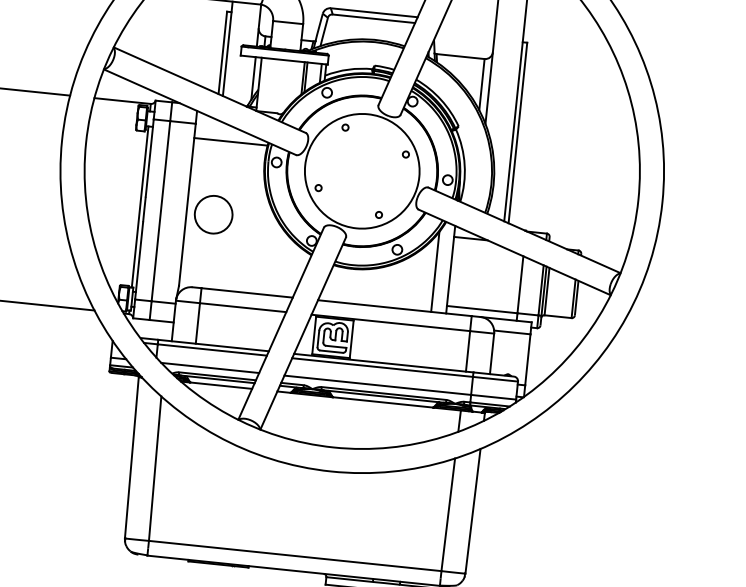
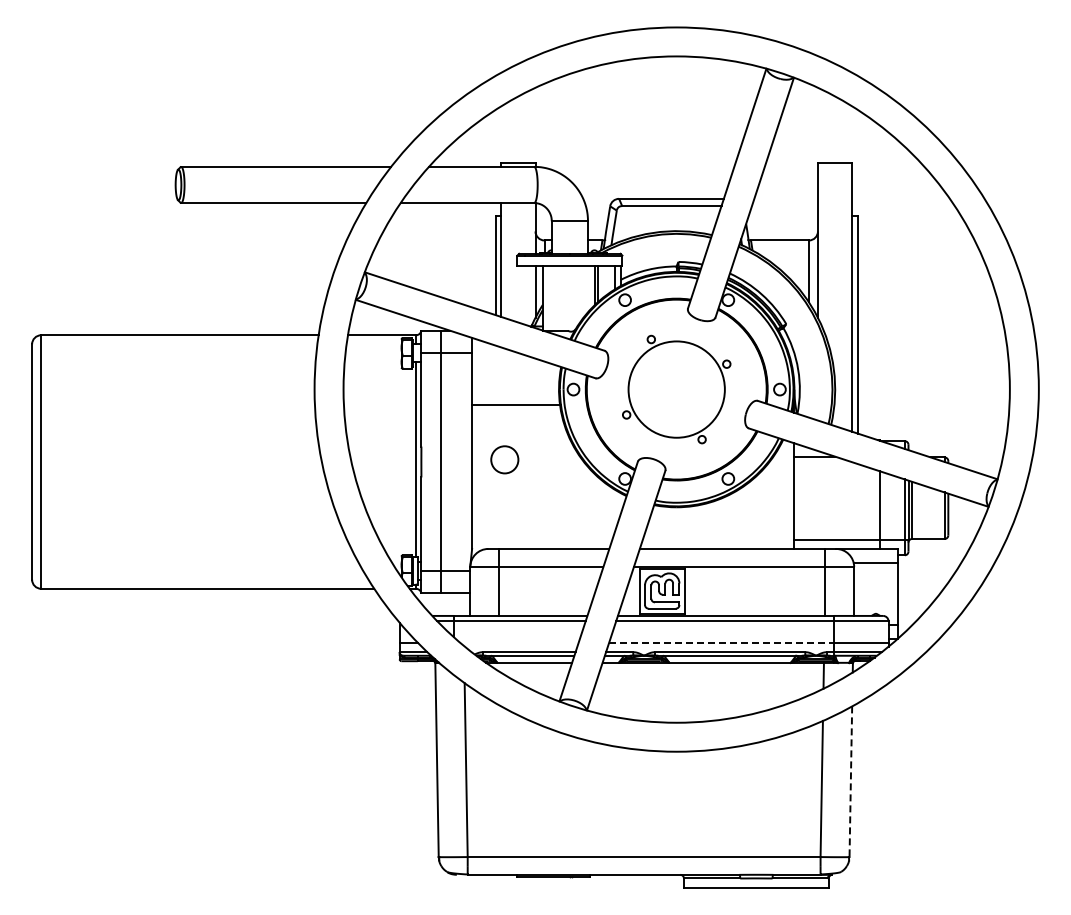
line: (231, 141) -> (516, 404), moved
circle: (362, 171) -> (676, 389), size x0.7
circle: (213, 214) -> (504, 459), size x0.6
line: (435, 271) -> (776, 500), removed
line: (210, 368) -> (519, 643), removed
line: (377, 385) -> (721, 643), solid -> dashed
line: (472, 511) -> (850, 782), solid -> dashed

